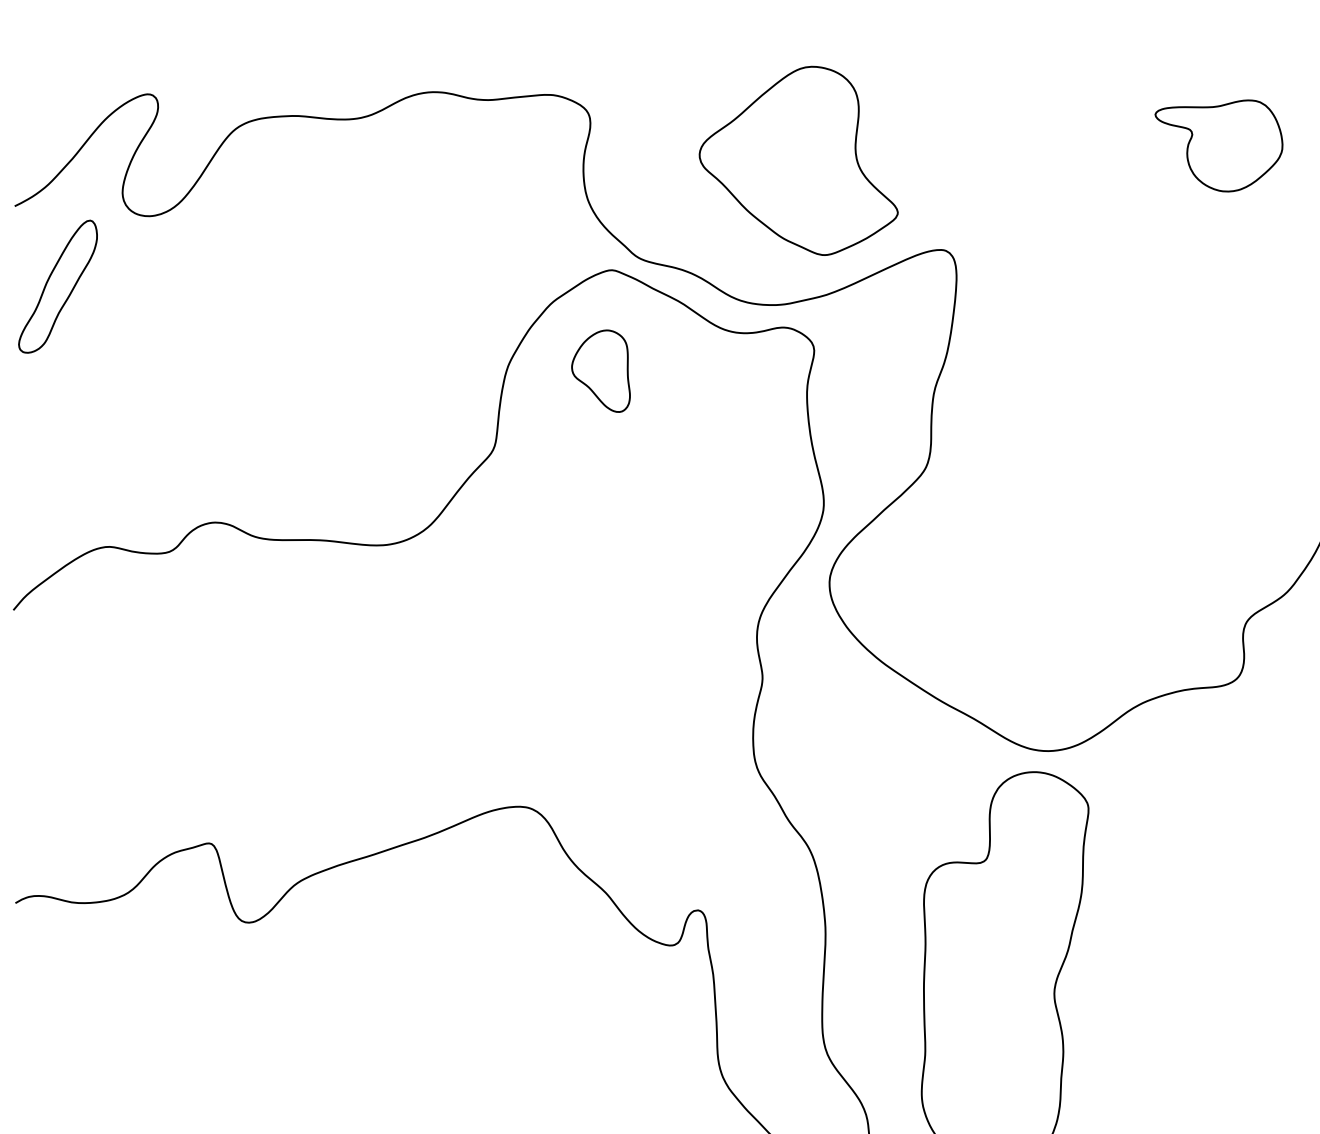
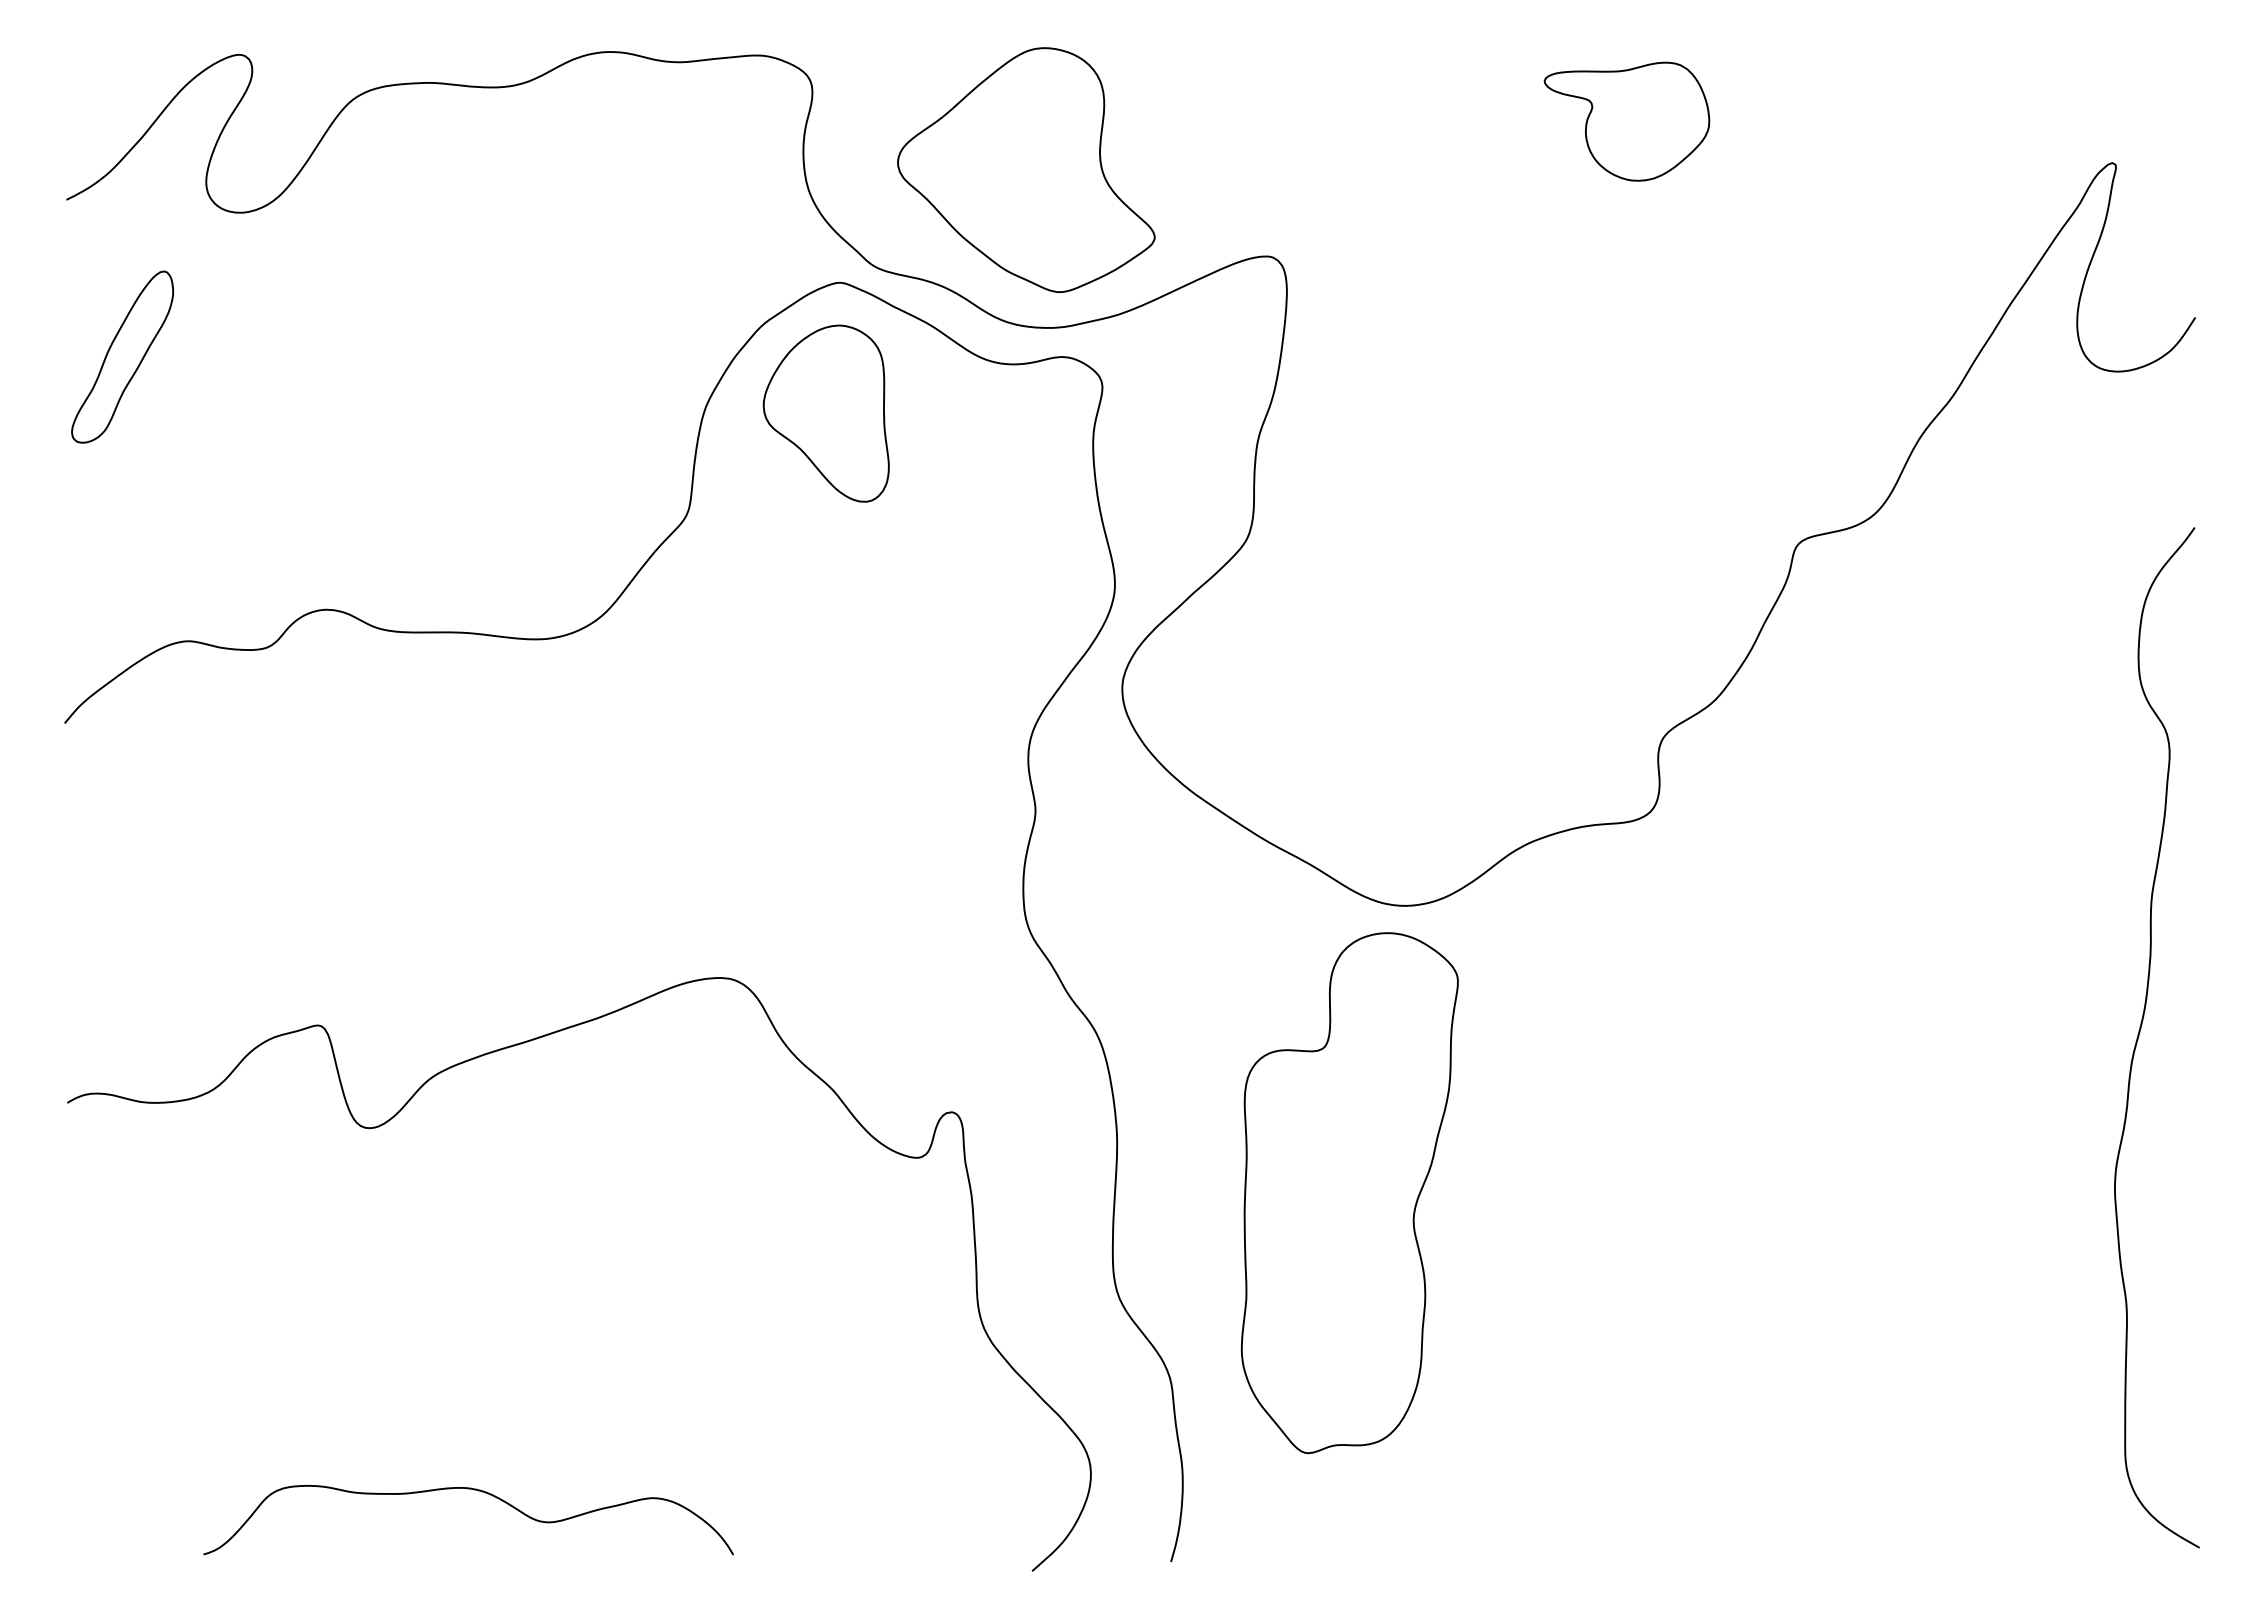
part: (798, 160) -> (1026, 169), moved
part: (57, 286) -> (122, 356), moved
part: (600, 371) -> (825, 413), size x1.67

